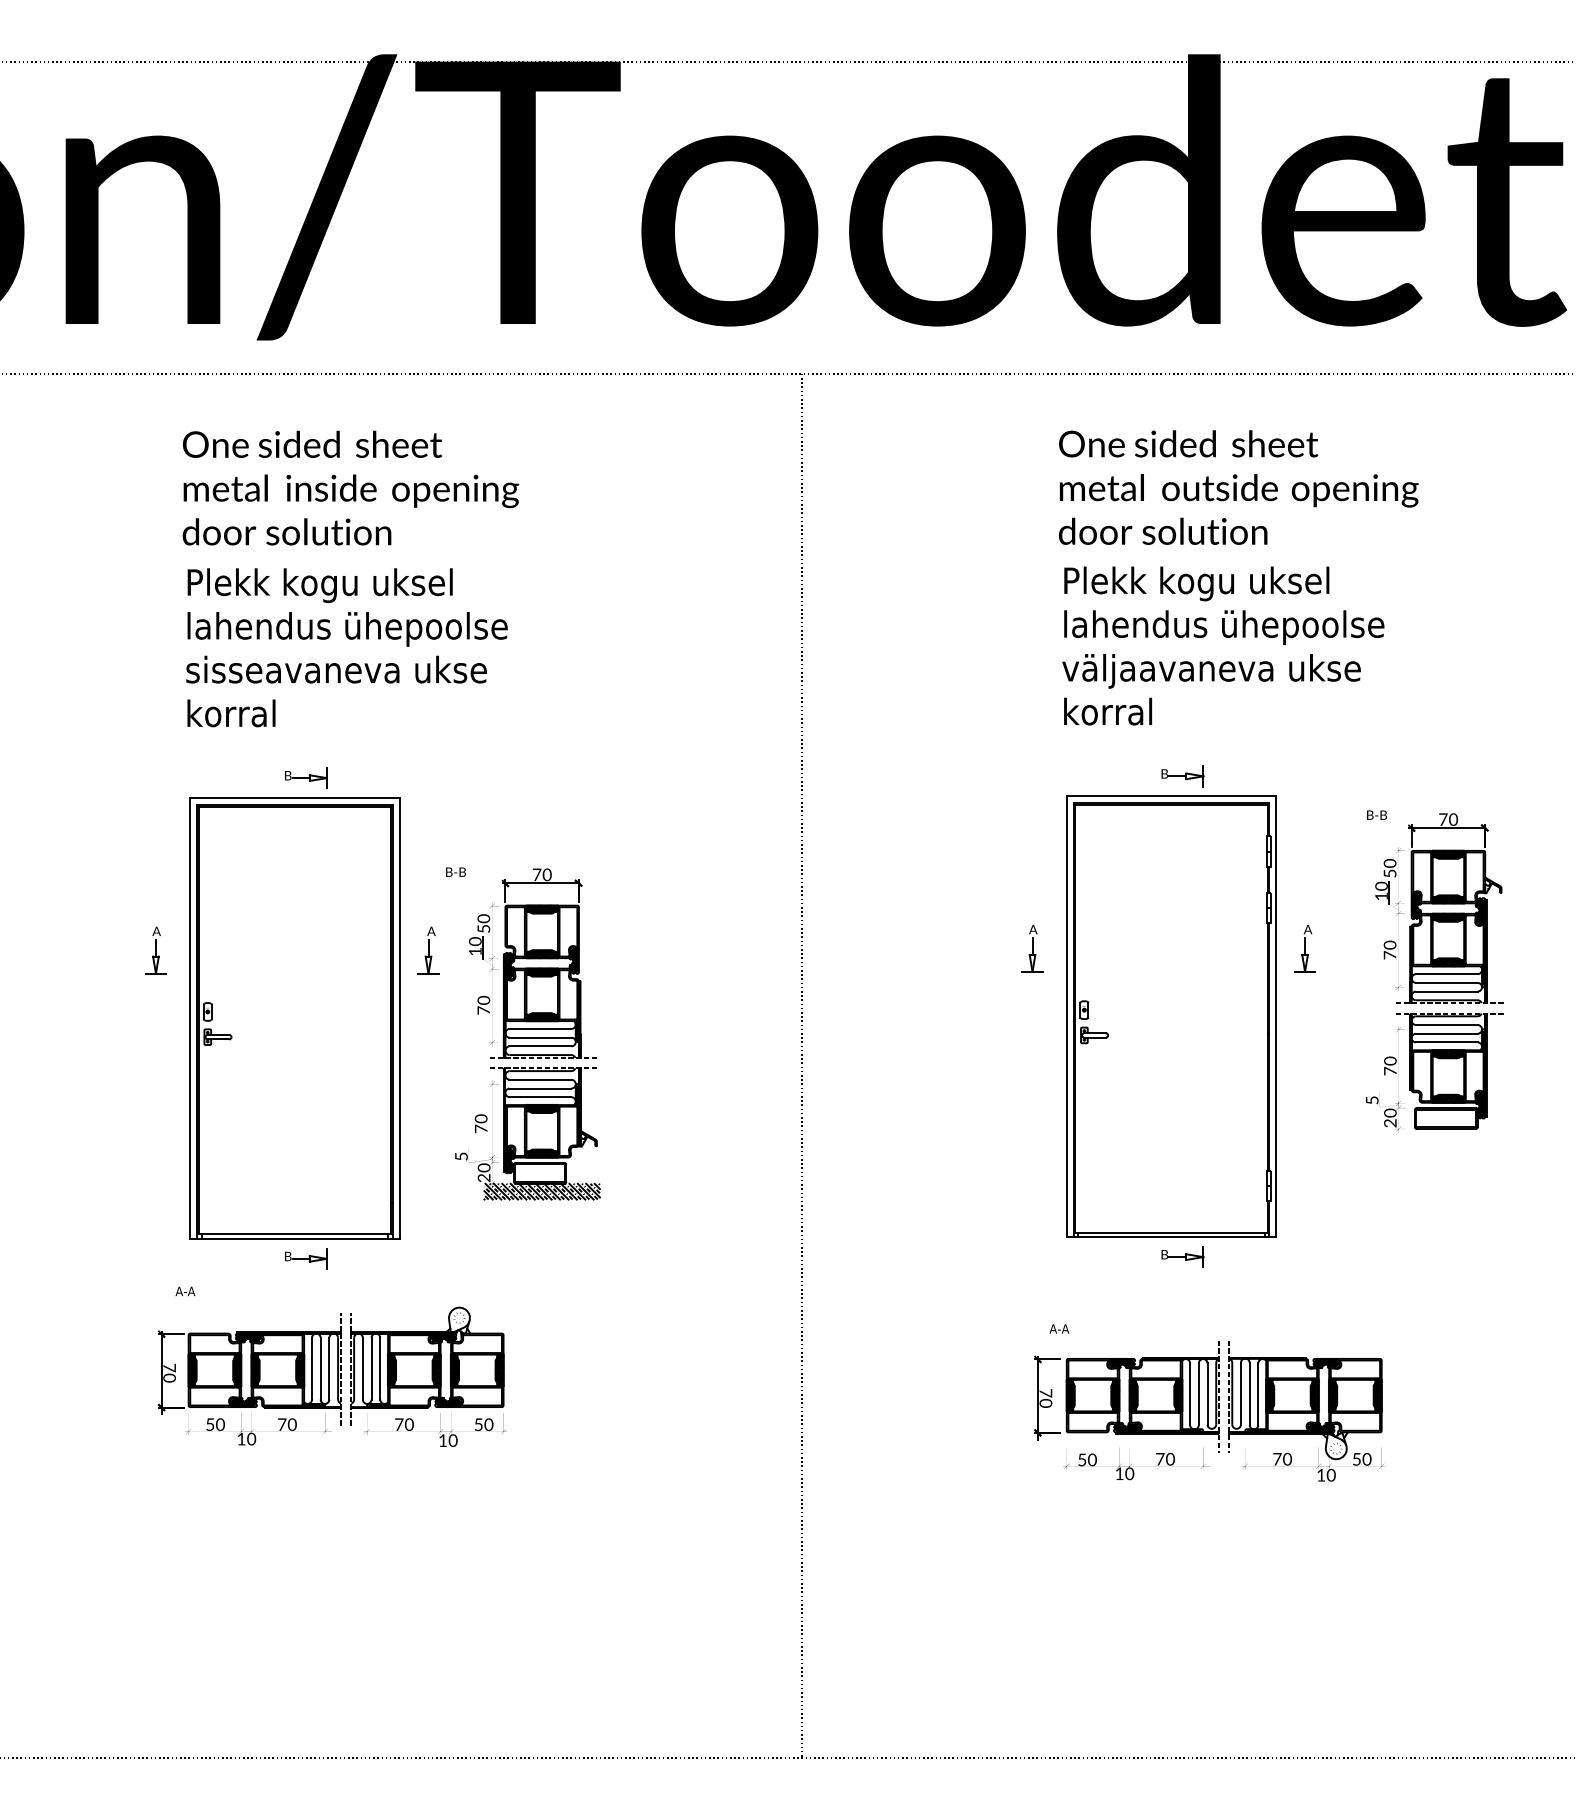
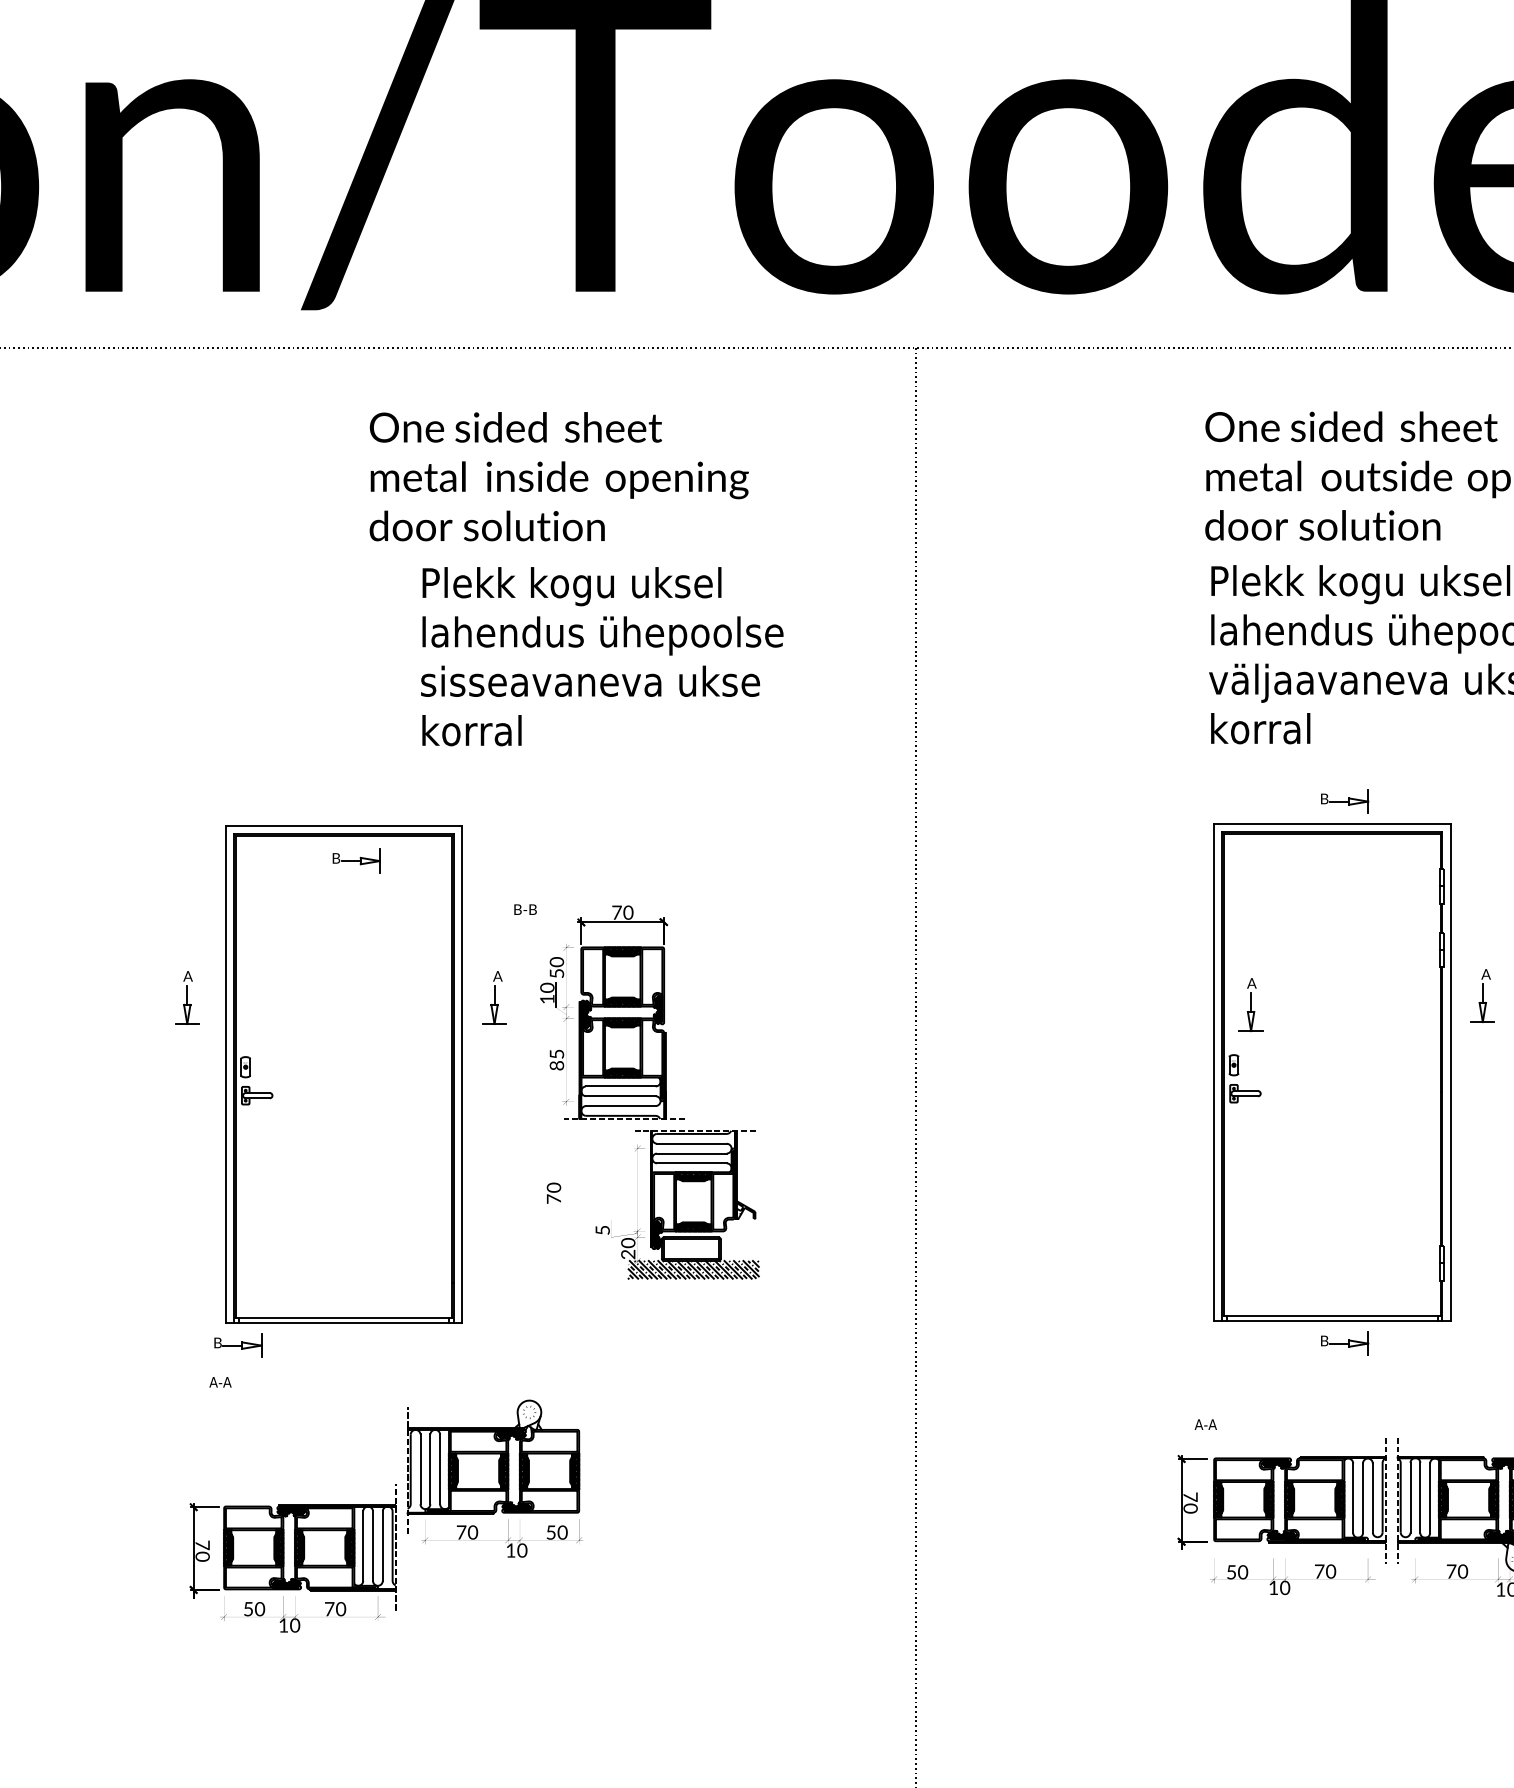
text: (350, 487) -> (558, 475), moved
text: (346, 647) -> (601, 656), moved
part: (306, 777) -> (357, 860), moved
part: (1032, 948) -> (1251, 1004), moved
text: (483, 1004) -> (556, 1058), 70 -> 85
part: (527, 1133) -> (677, 1204), moved
part: (306, 1258) -> (238, 1345), moved
part: (249, 1379) -> (292, 1558), moved

